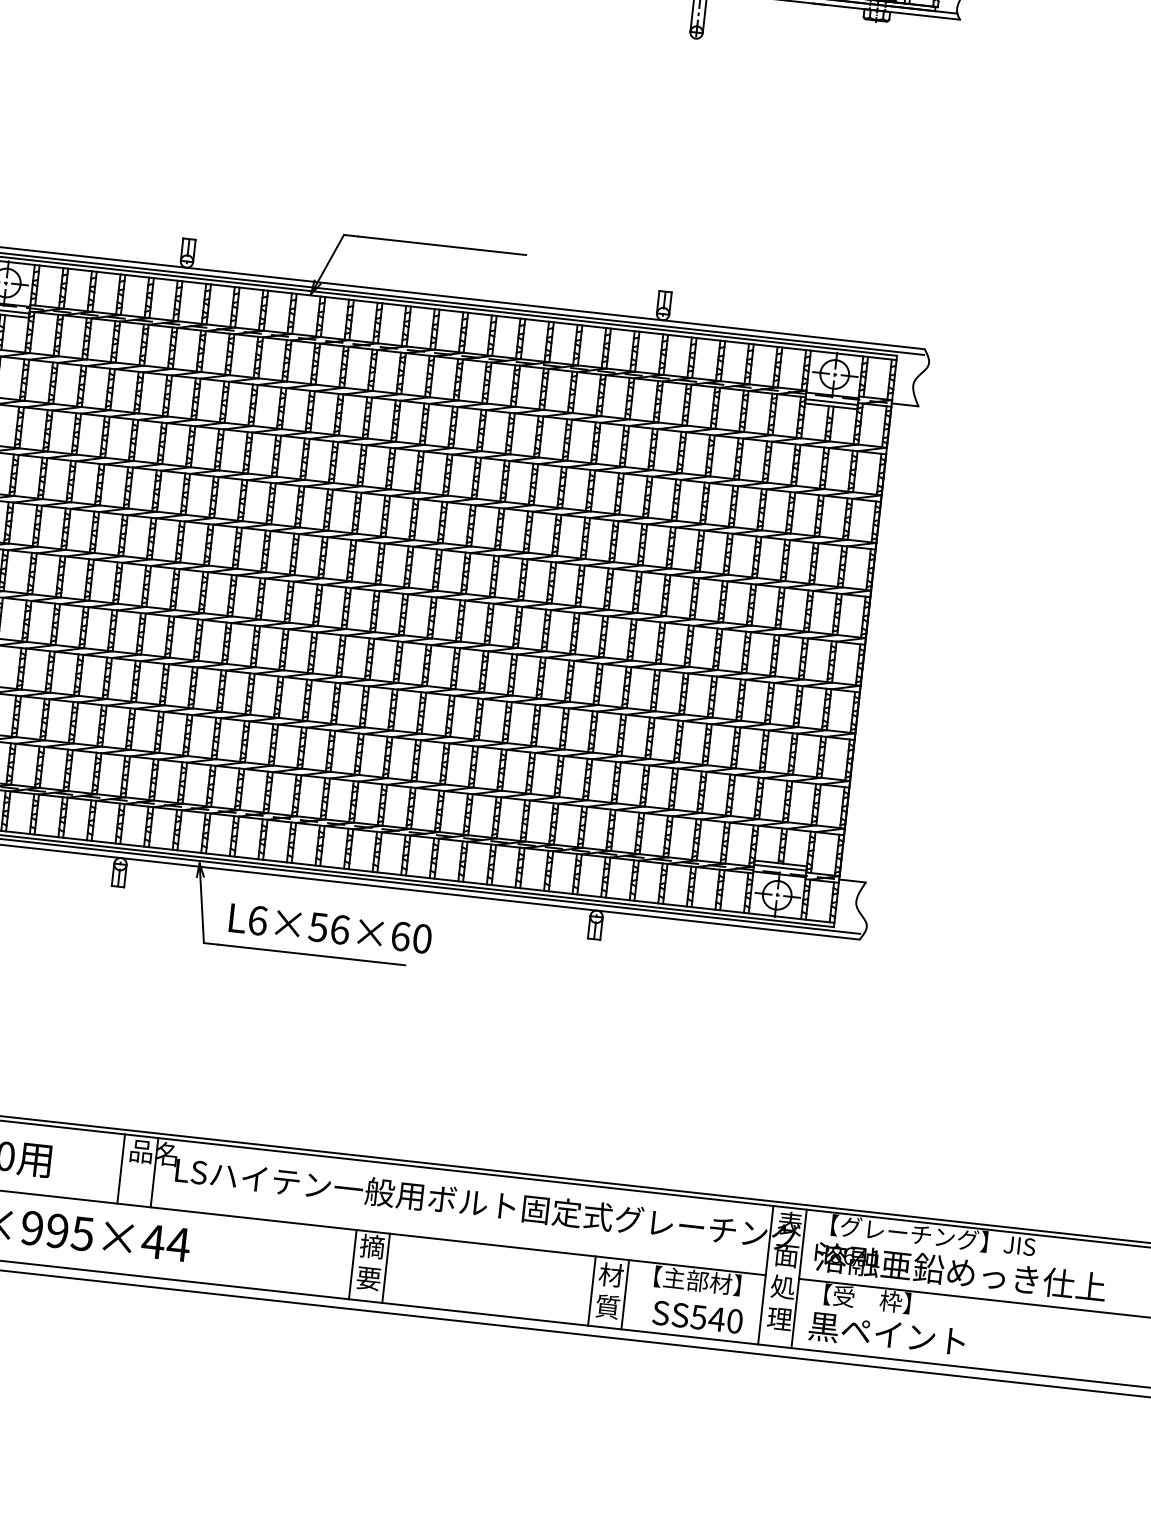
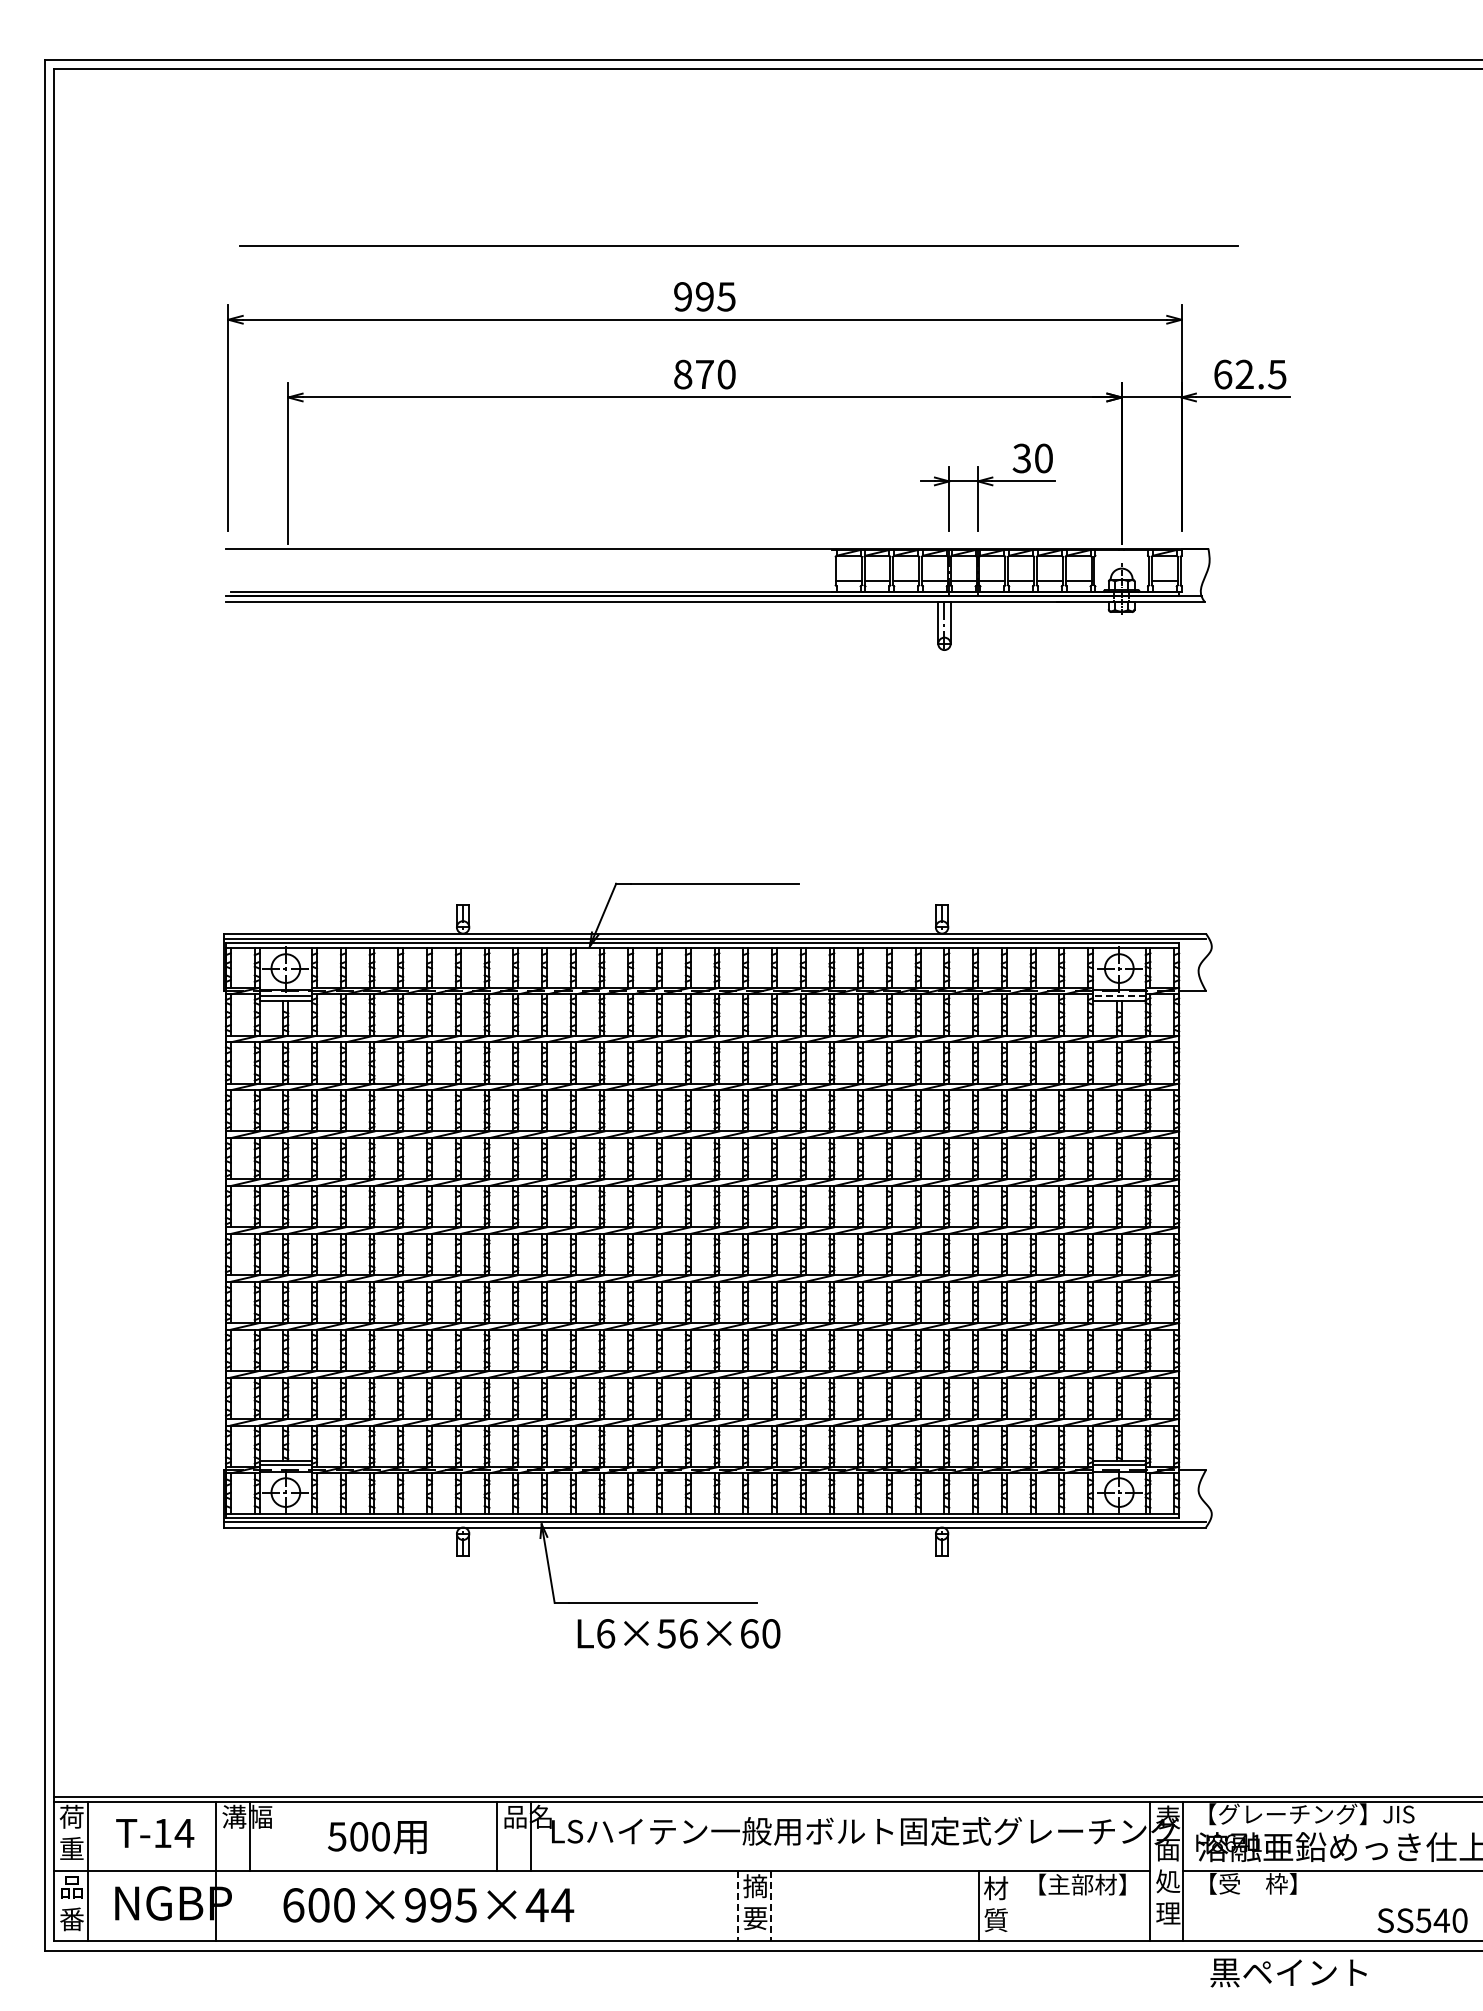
line: (830, 402) -> (1118, 996), solid -> dashed
text: (330, 928) -> (678, 1633), moved
line: (352, 1264) -> (737, 1906), solid -> dashed
line: (386, 1268) -> (771, 1906), solid -> dashed
line: (625, 1295) -> (1012, 1906), removed
text: (697, 1317) -> (1422, 1920), moved
text: (886, 1333) -> (1288, 1972), moved

